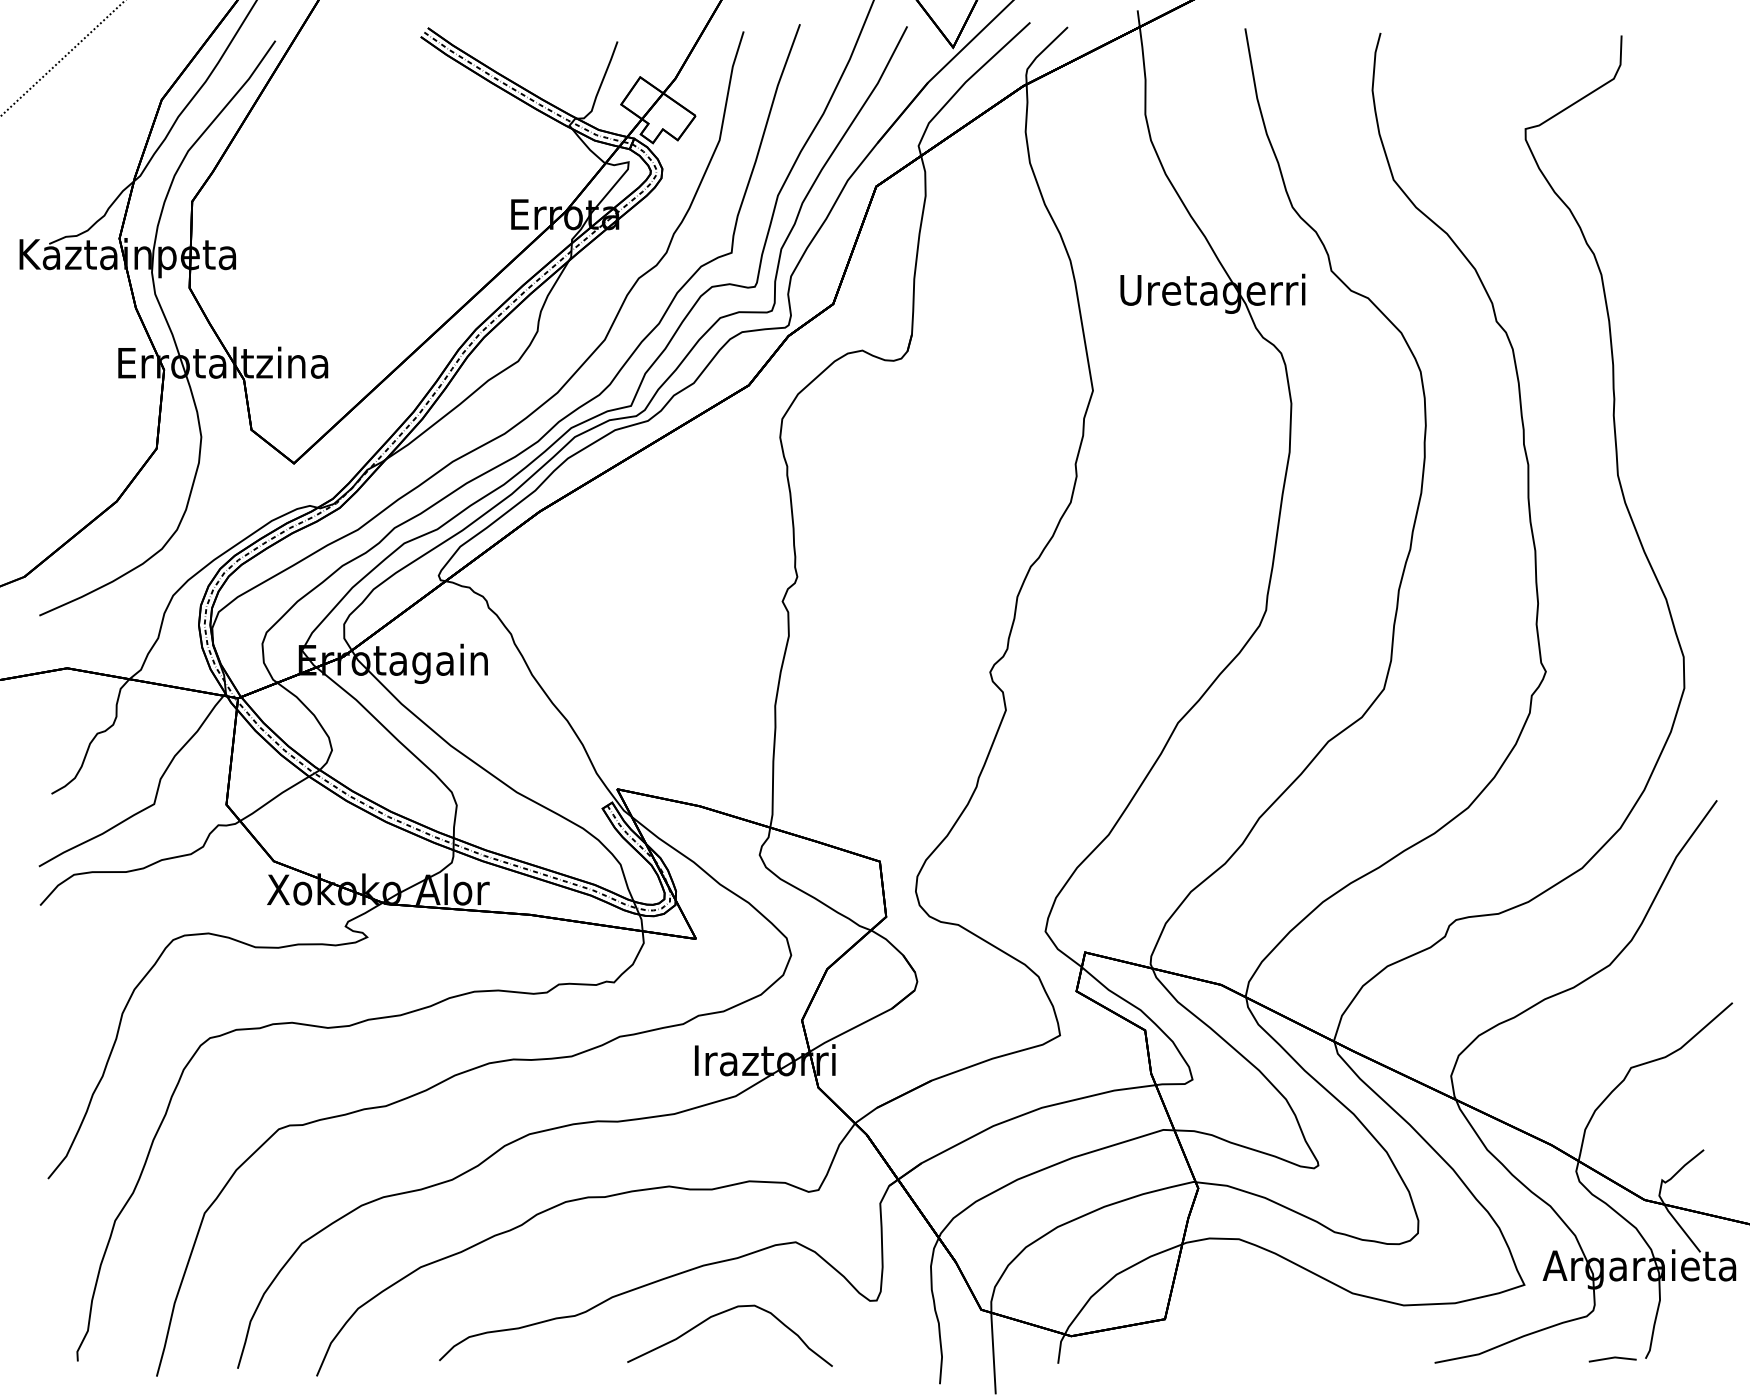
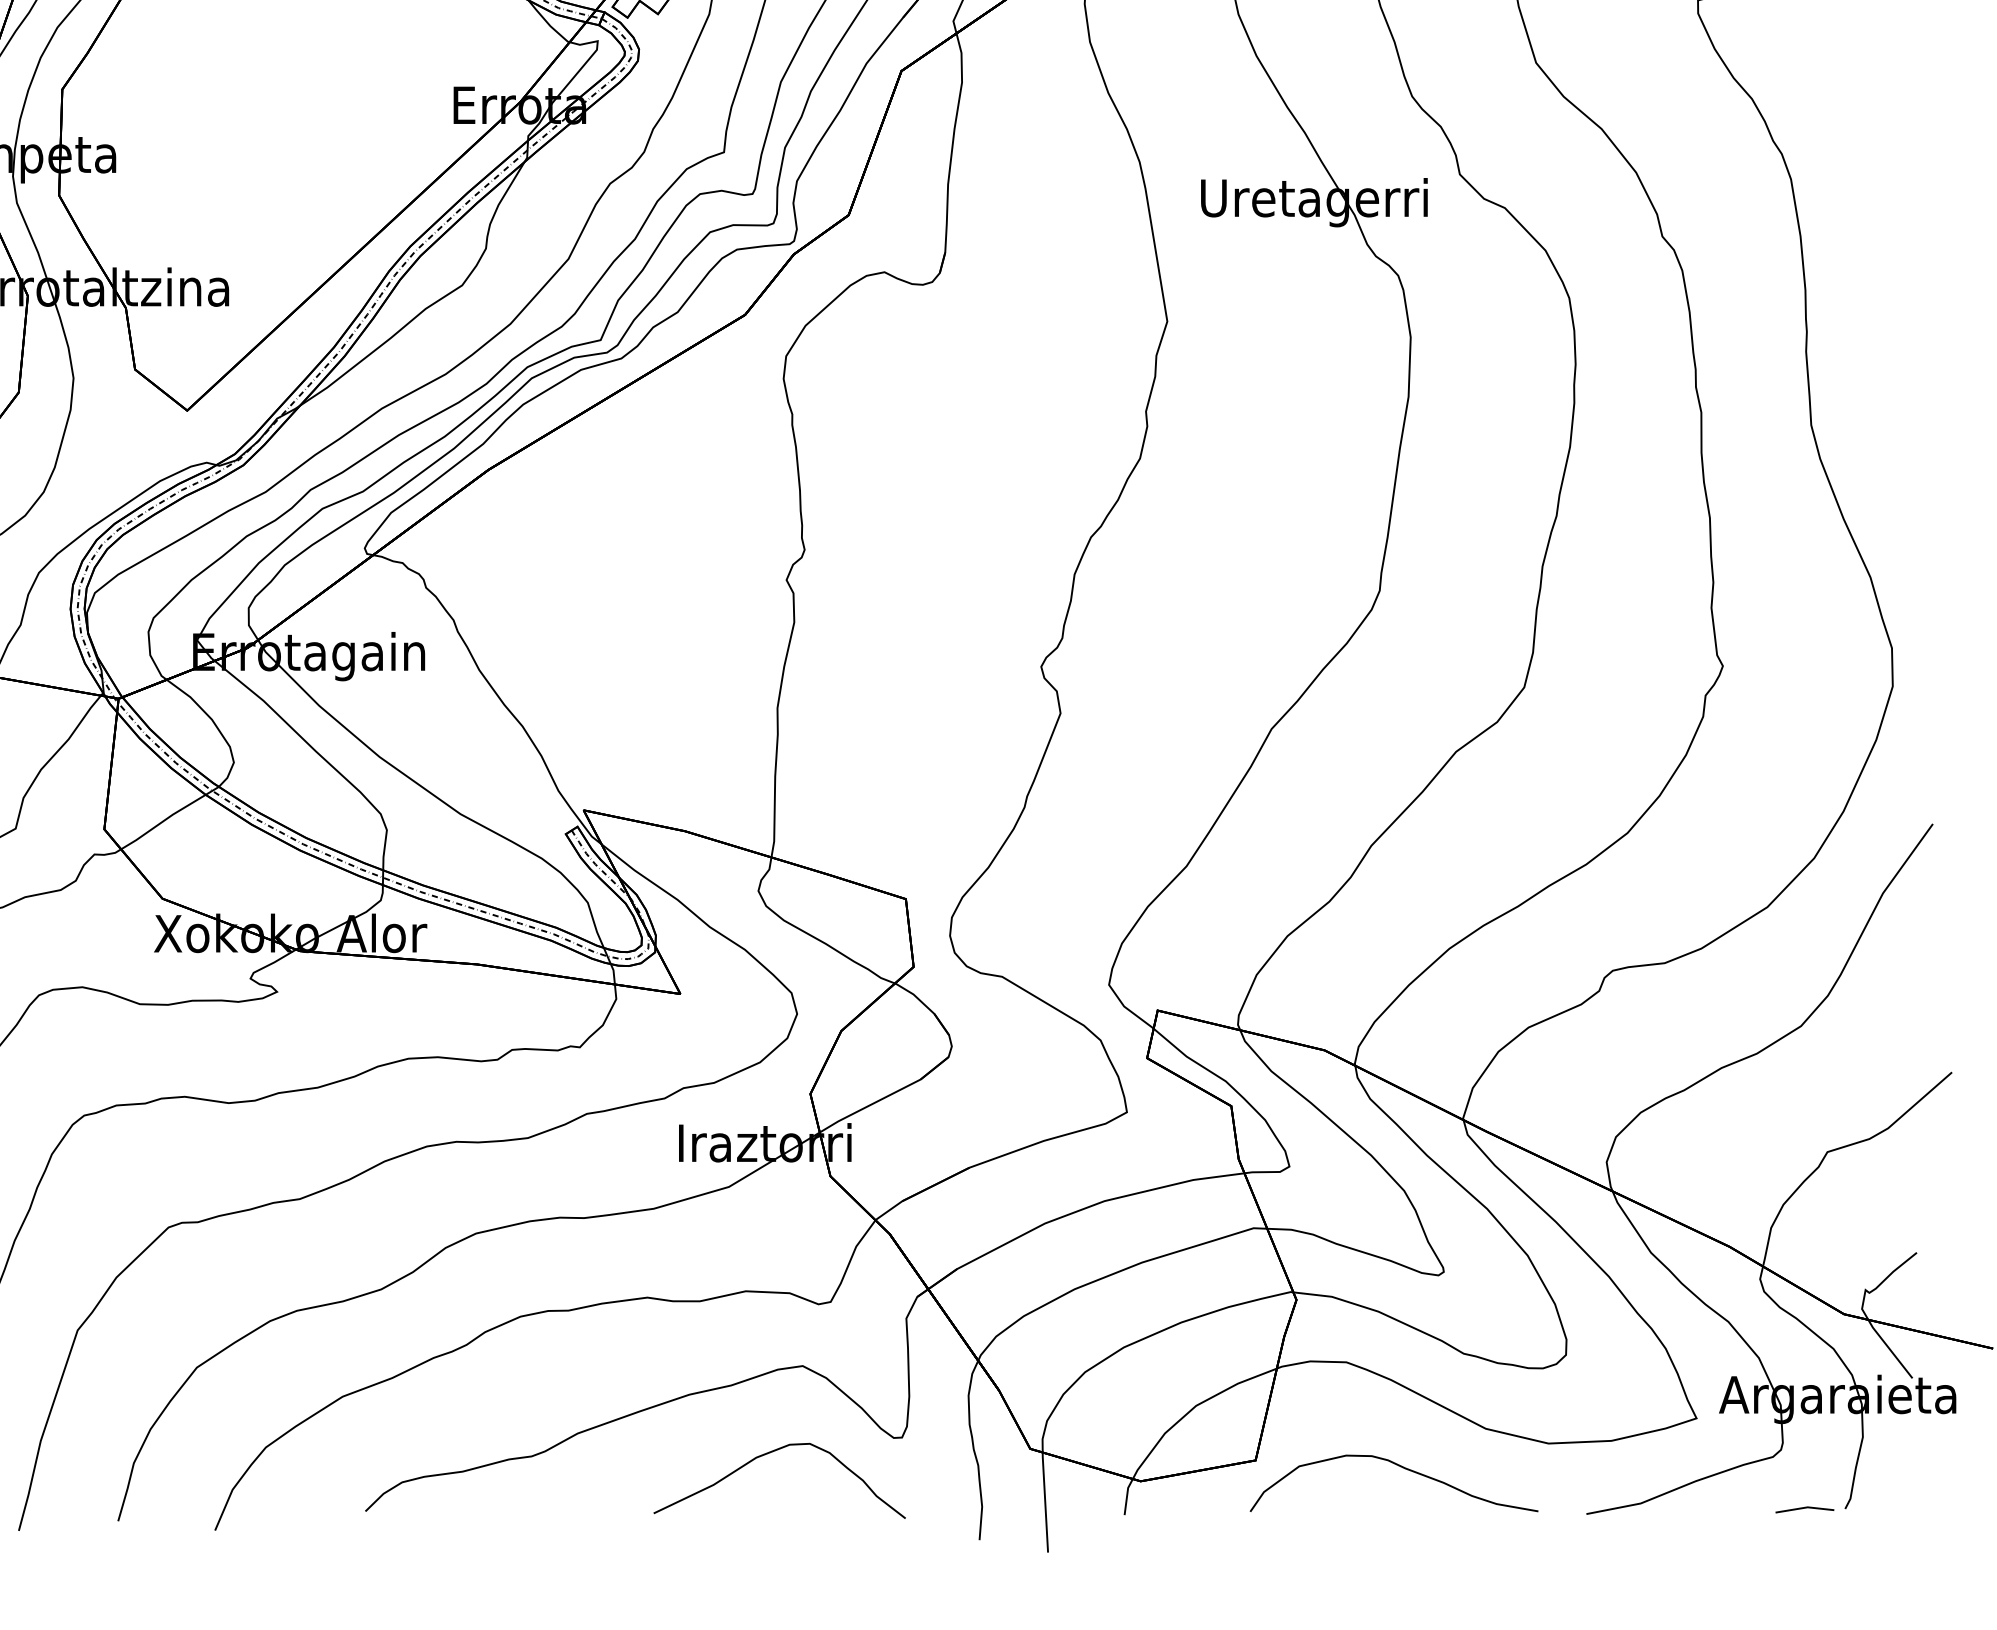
curve: (723, 1313) -> (771, 1453), moved
curve: (1283, 1325) -> (1401, 1468), added

